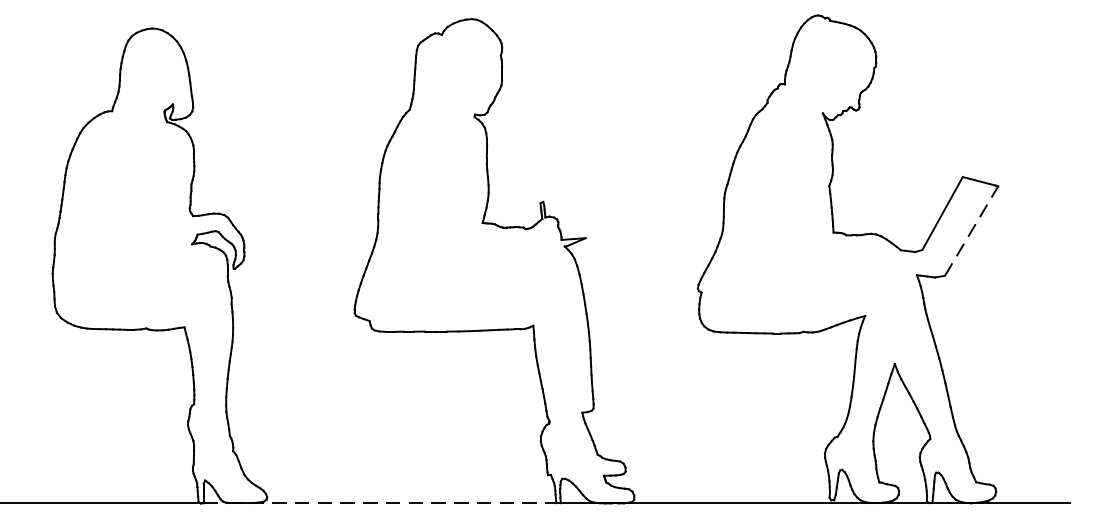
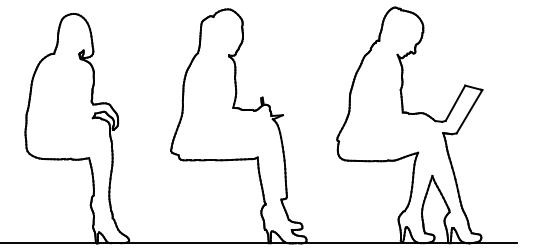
line: (971, 230) -> (469, 111), dashed -> solid
line: (381, 503) -> (184, 243), dashed -> solid

